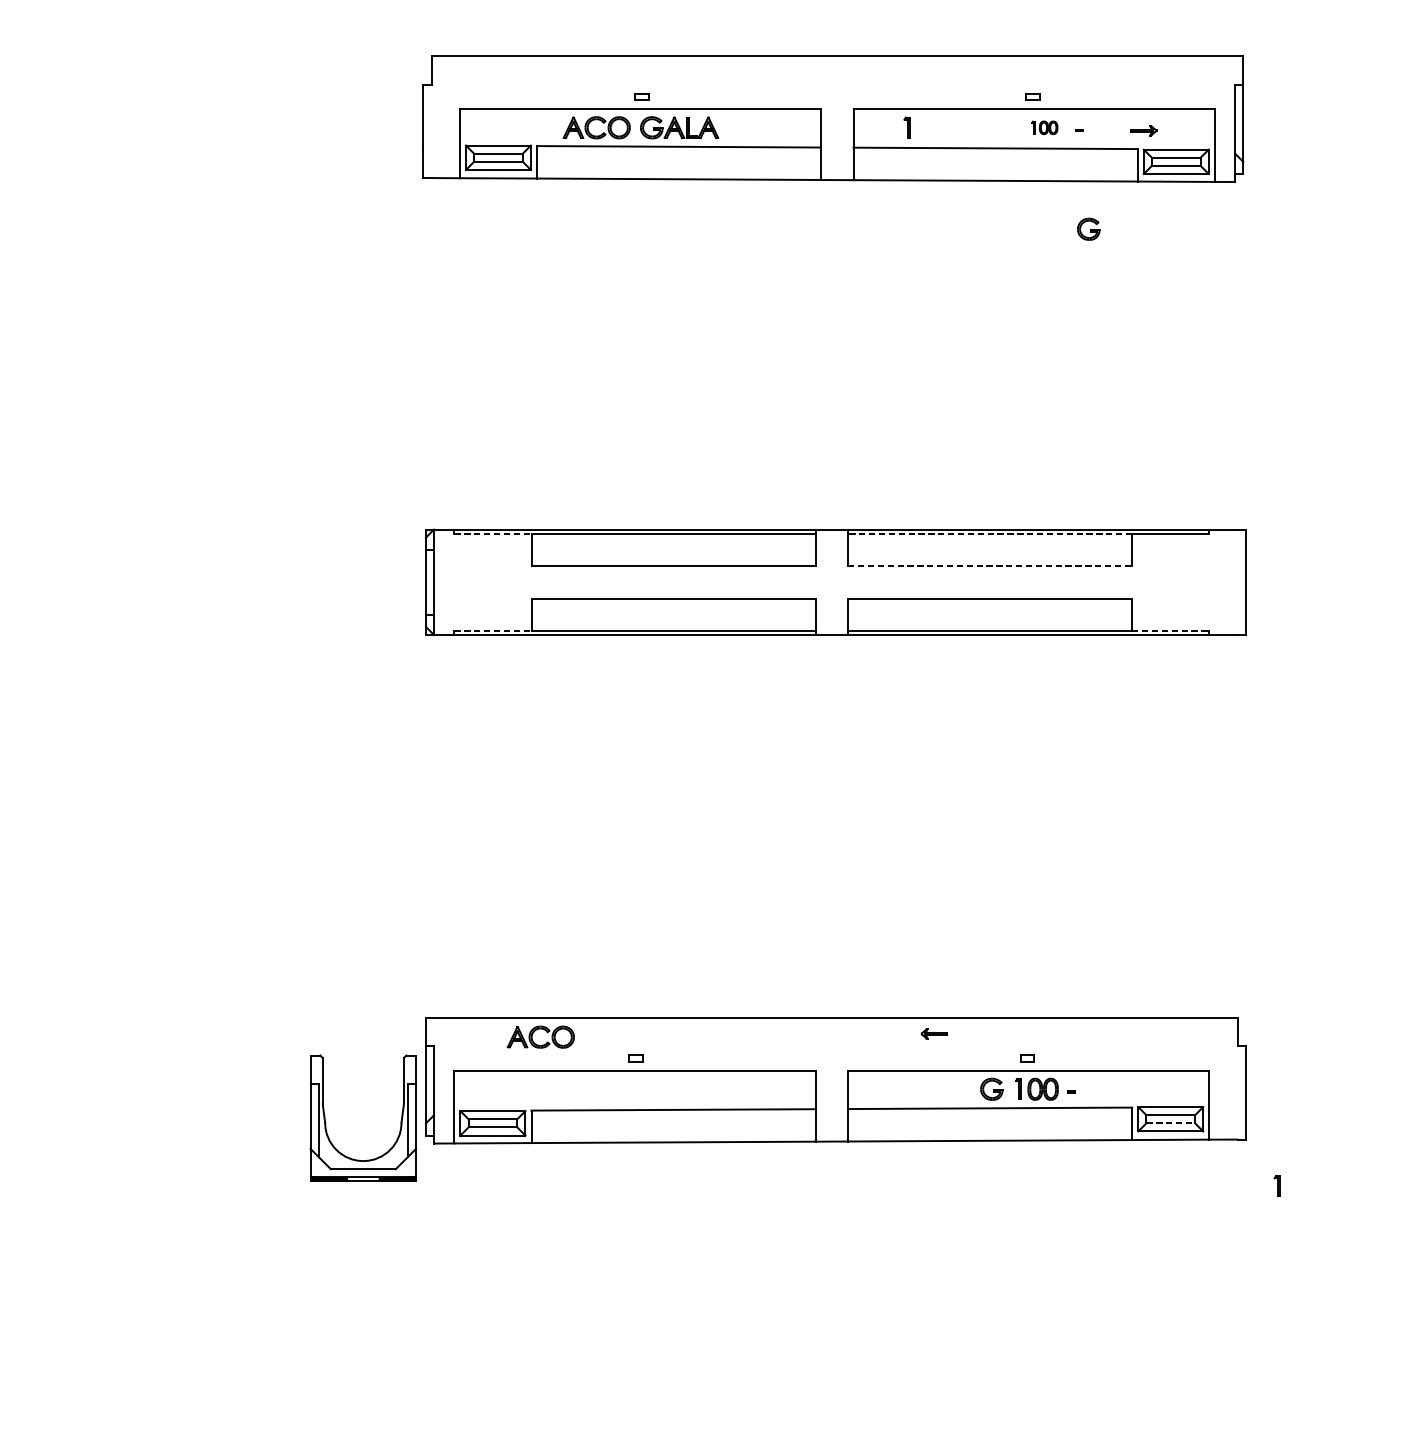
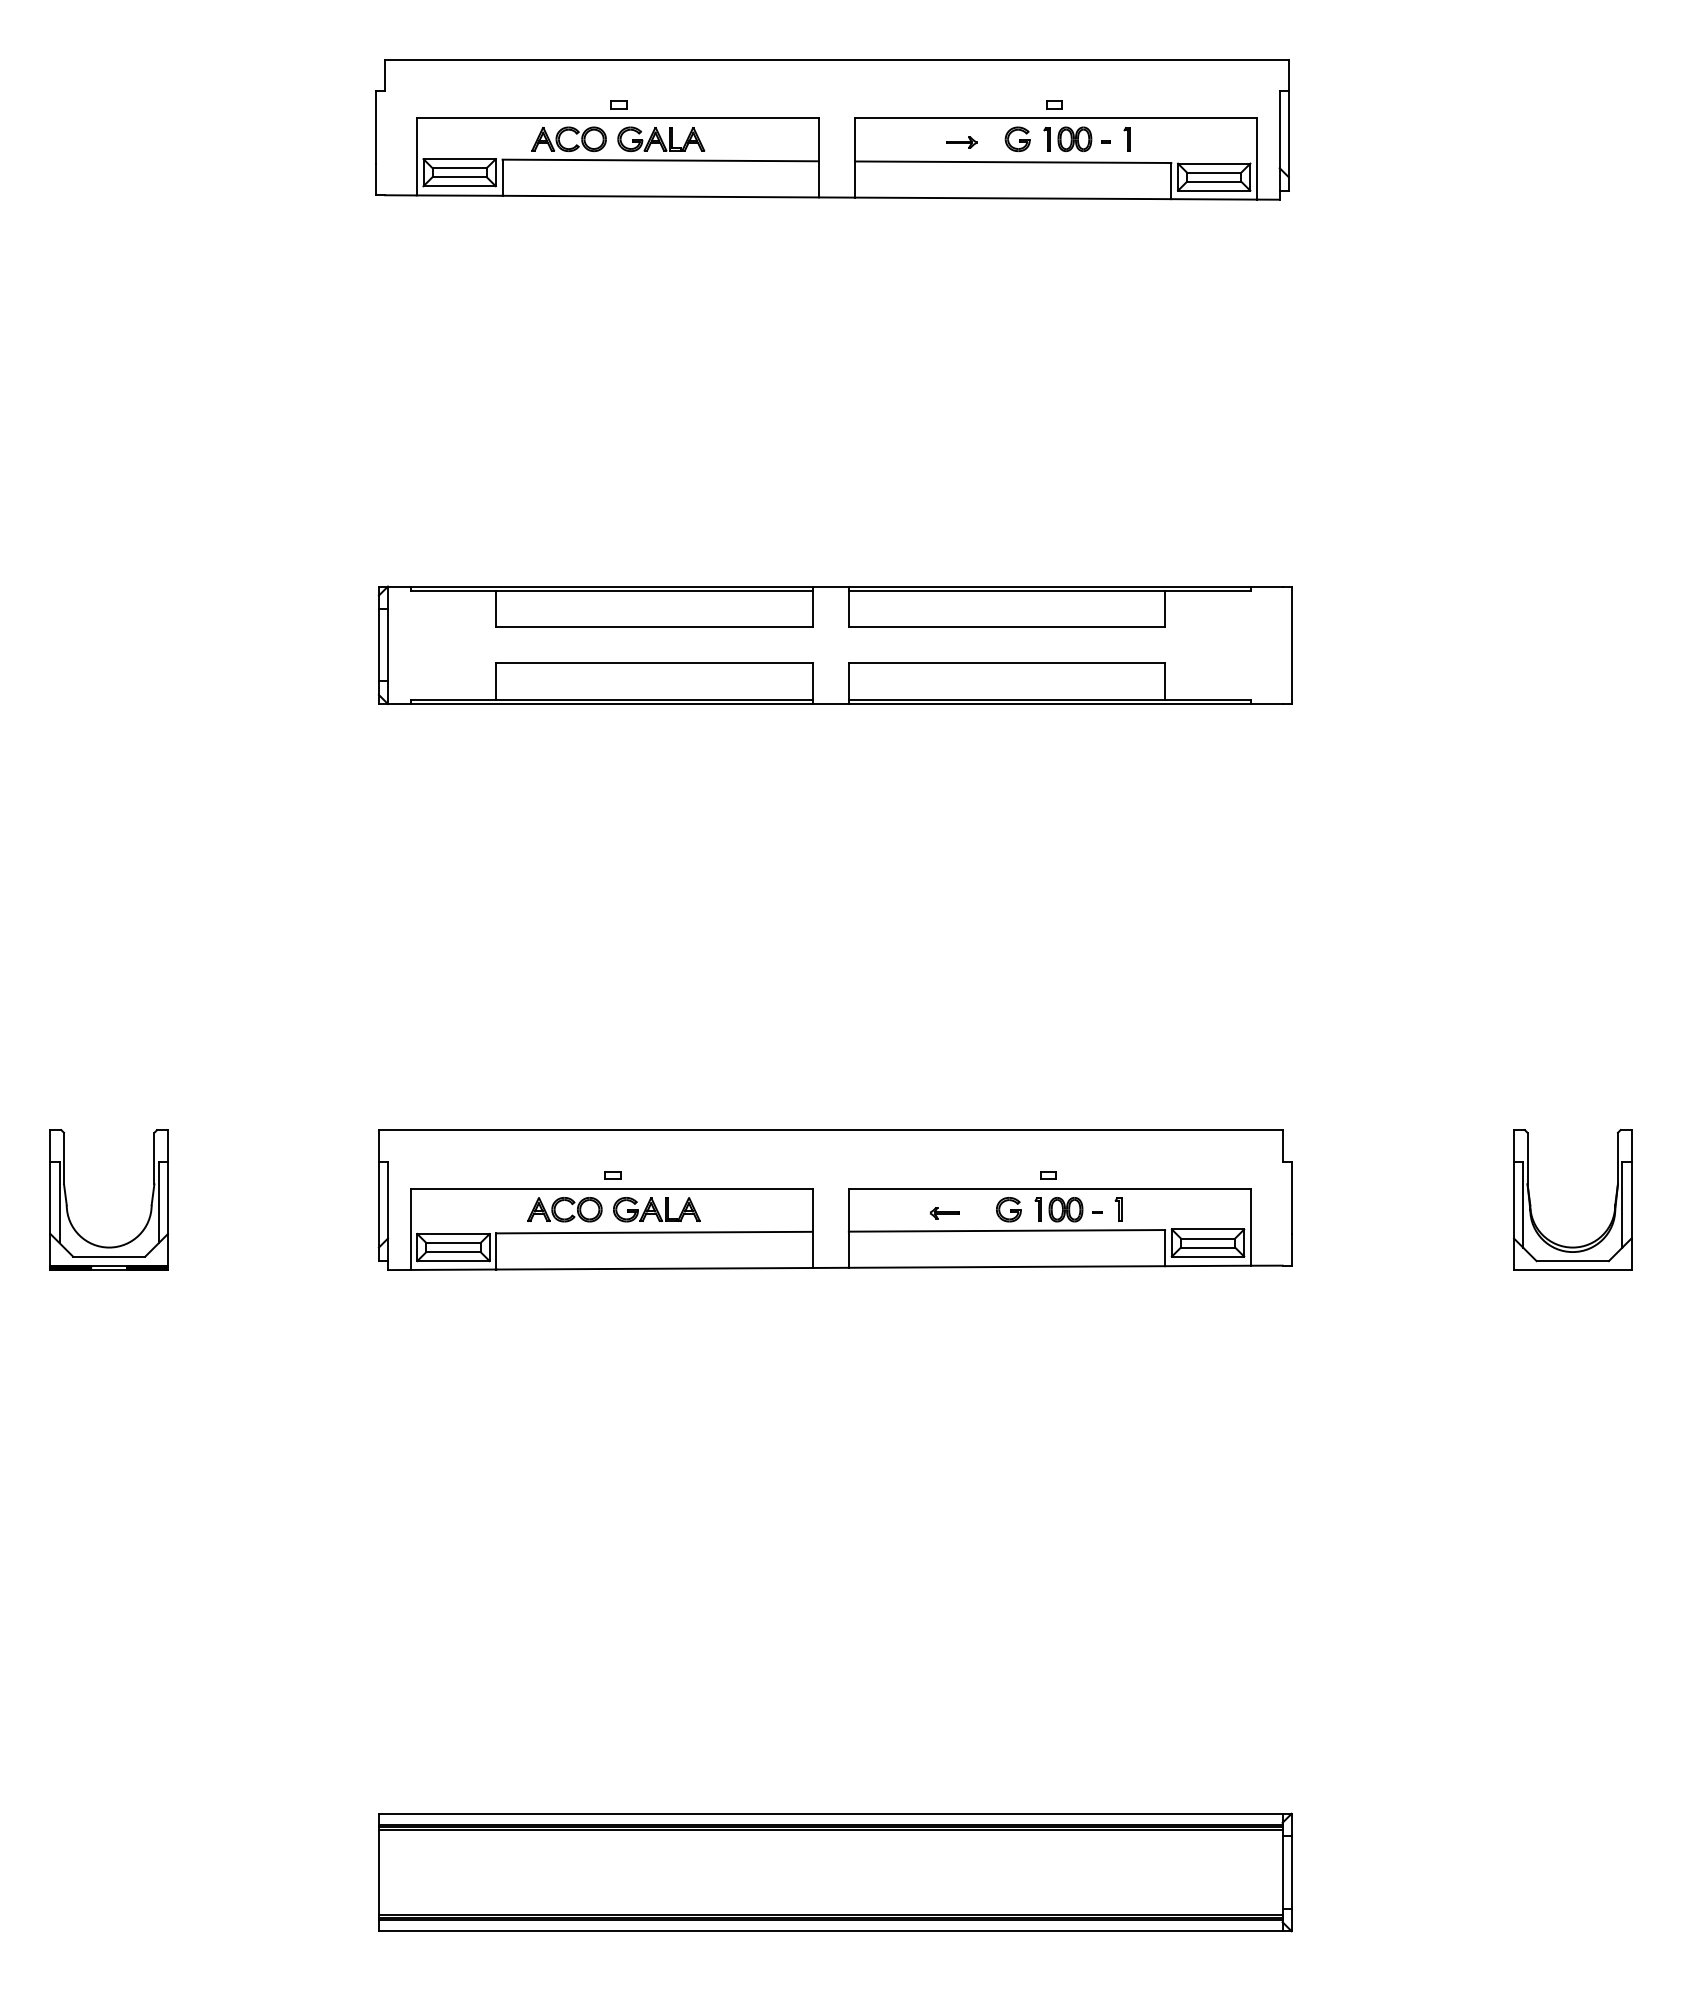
part: (906, 127) -> (1126, 139), moved
part: (1044, 127) -> (1067, 139), size x1.67
part: (1143, 130) -> (961, 142), moved
part: (1088, 229) -> (1017, 139), moved
line: (492, 533) -> (453, 591), dashed -> solid
line: (989, 533) -> (1006, 591), dashed -> solid
line: (990, 566) -> (1007, 627), dashed -> solid
line: (492, 631) -> (453, 699), dashed -> solid
line: (1171, 631) -> (1208, 699), dashed -> solid
part: (538, 1029) -> (562, 1201), moved
part: (934, 1034) -> (944, 1213), moved
part: (675, 1089) -> (656, 1209), added
part: (325, 1118) -> (67, 1200), moved
line: (1171, 1123) -> (1208, 1247), dashed -> solid
part: (1277, 1186) -> (1118, 1209), moved

